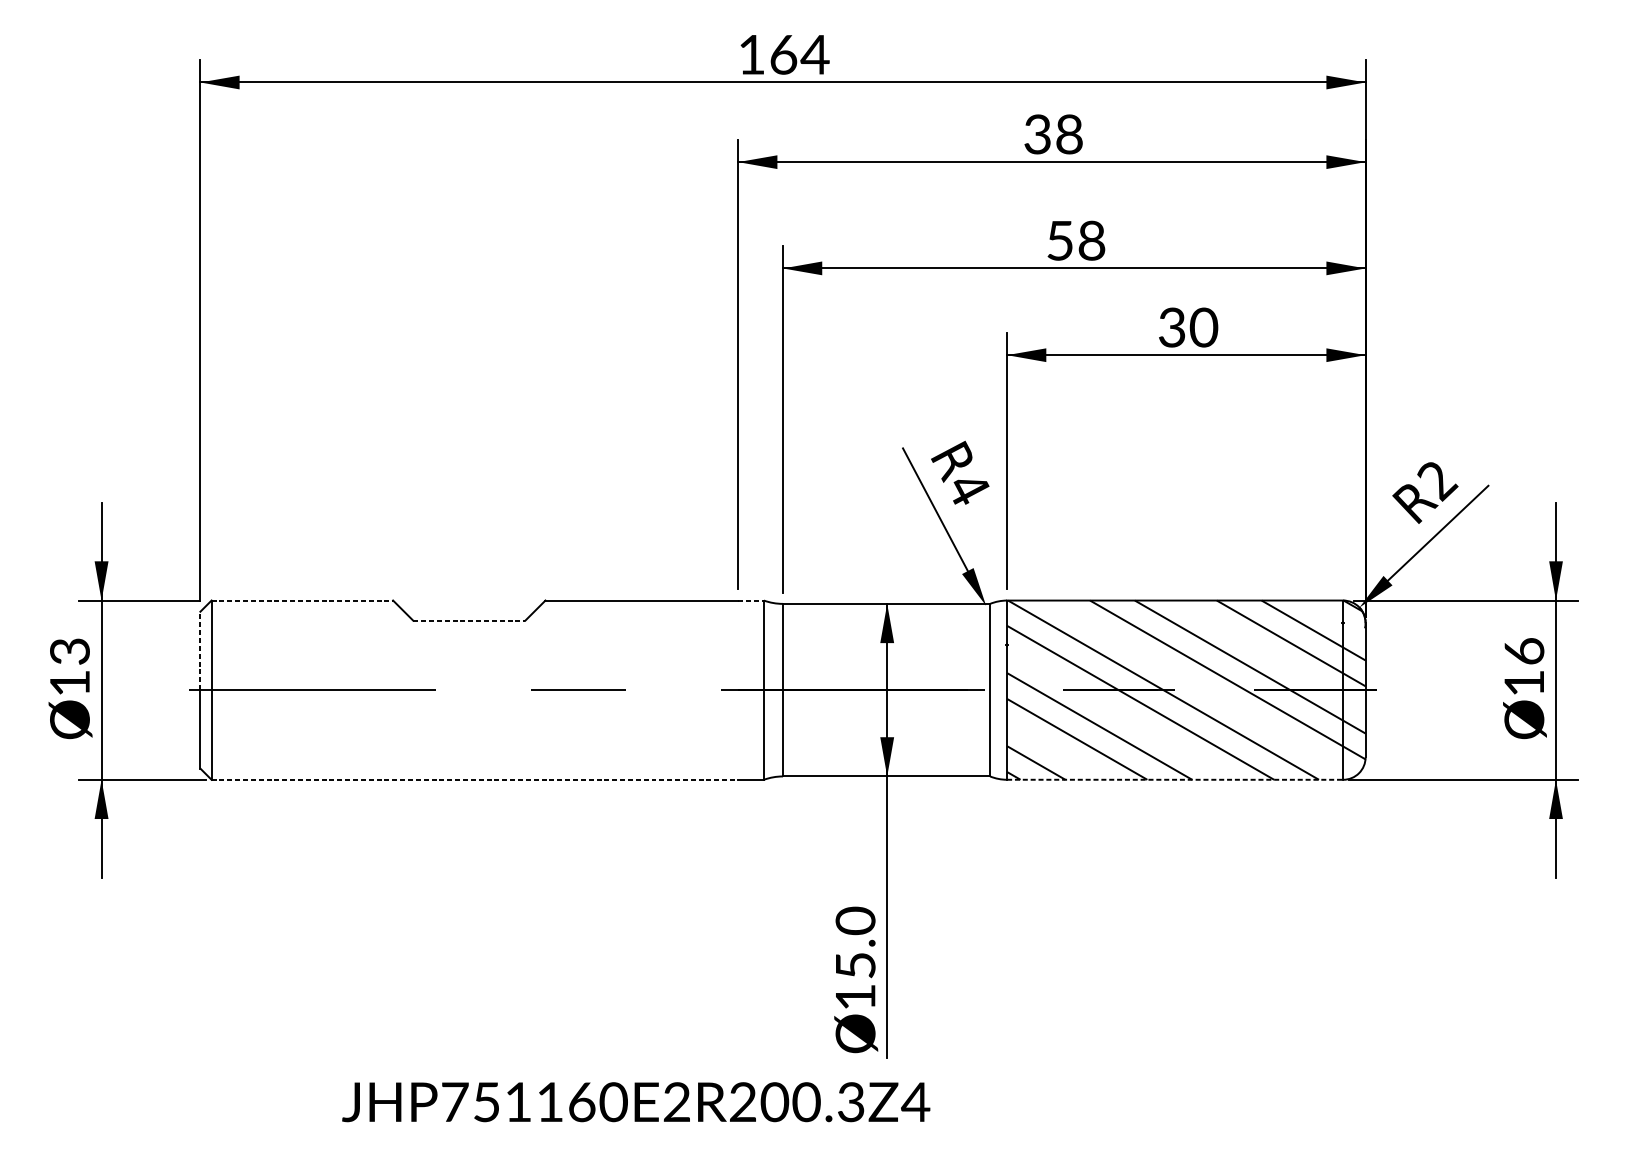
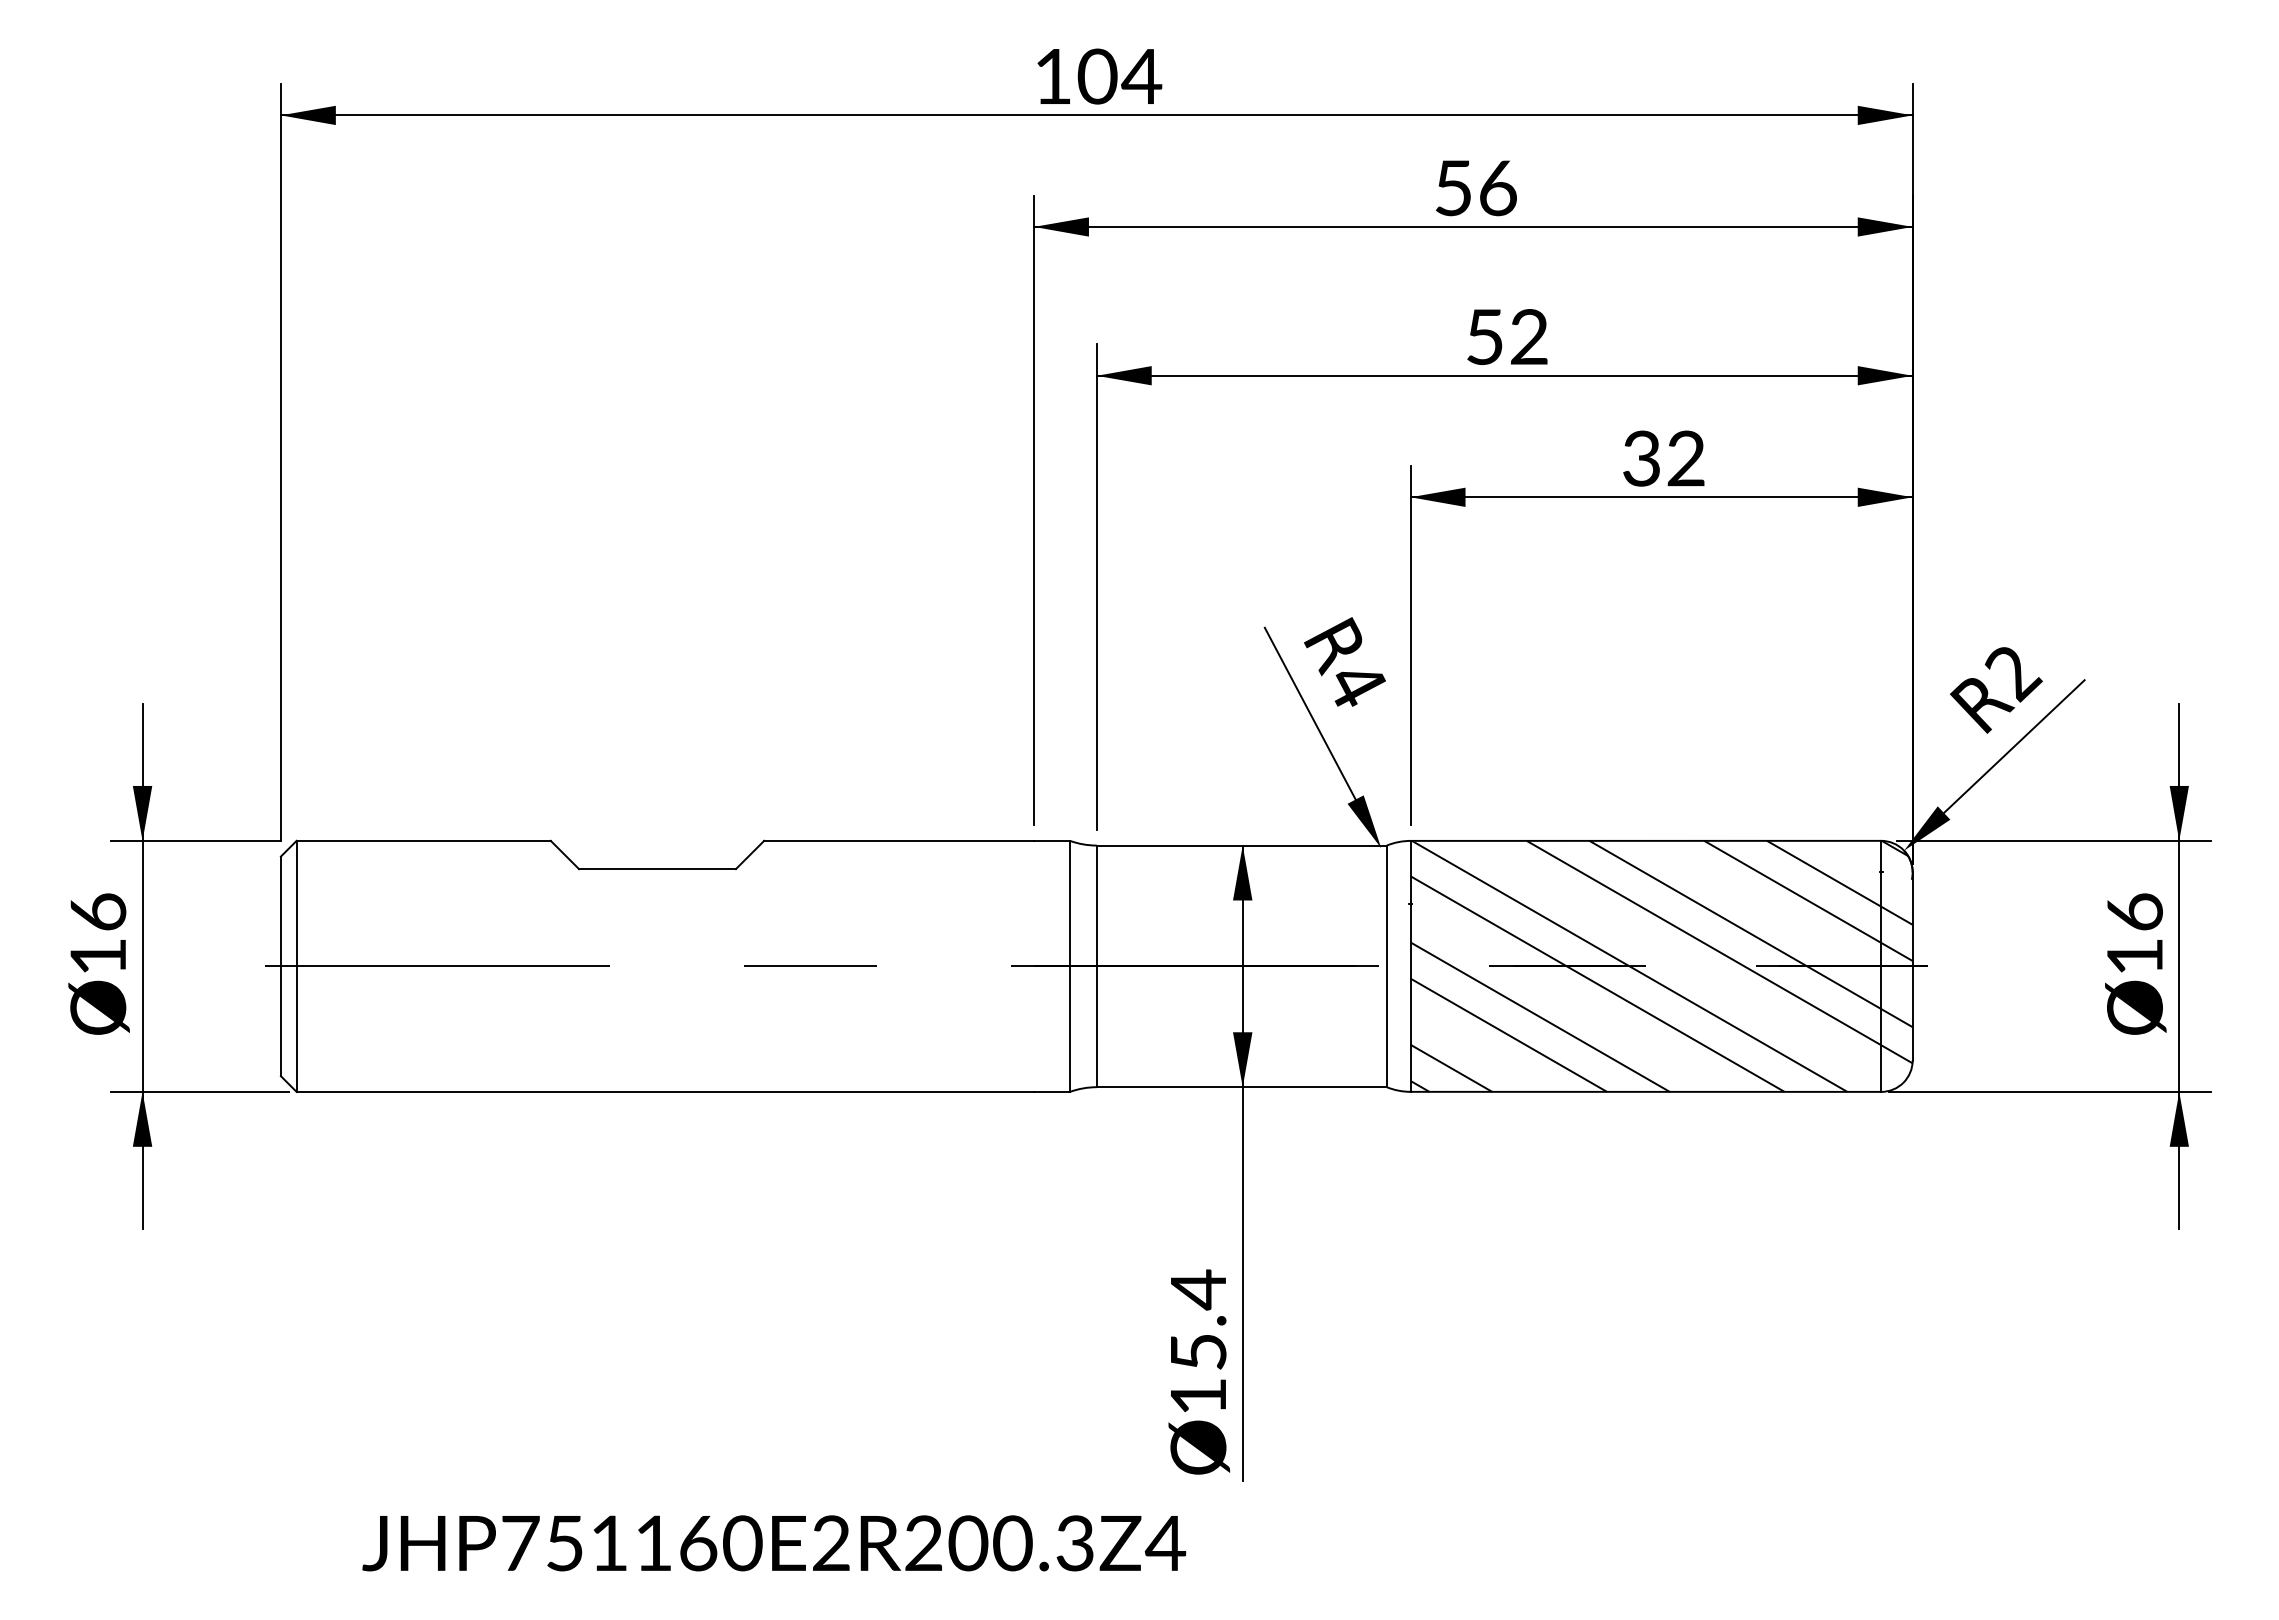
text: (783, 54) -> (1097, 76), 164 -> 104
text: (1053, 134) -> (1475, 188), 38 -> 56
text: (1091, 241) -> (1529, 337), 58 -> 52
text: (1204, 327) -> (1686, 458), 30 -> 32
line: (302, 600) -> (424, 840), dashed -> solid
line: (751, 600) -> (1052, 840), dashed -> solid
line: (470, 620) -> (658, 869), dashed -> solid
text: (70, 650) -> (98, 911), 13 -> 16
line: (200, 650) -> (280, 911), dashed -> solid
line: (475, 779) -> (665, 1091), dashed -> solid
line: (1175, 779) -> (1646, 1091), dashed -> solid
text: (855, 920) -> (1198, 1289), 15.0 -> 15.4
text: (636, 1102) -> (774, 1543), moved

